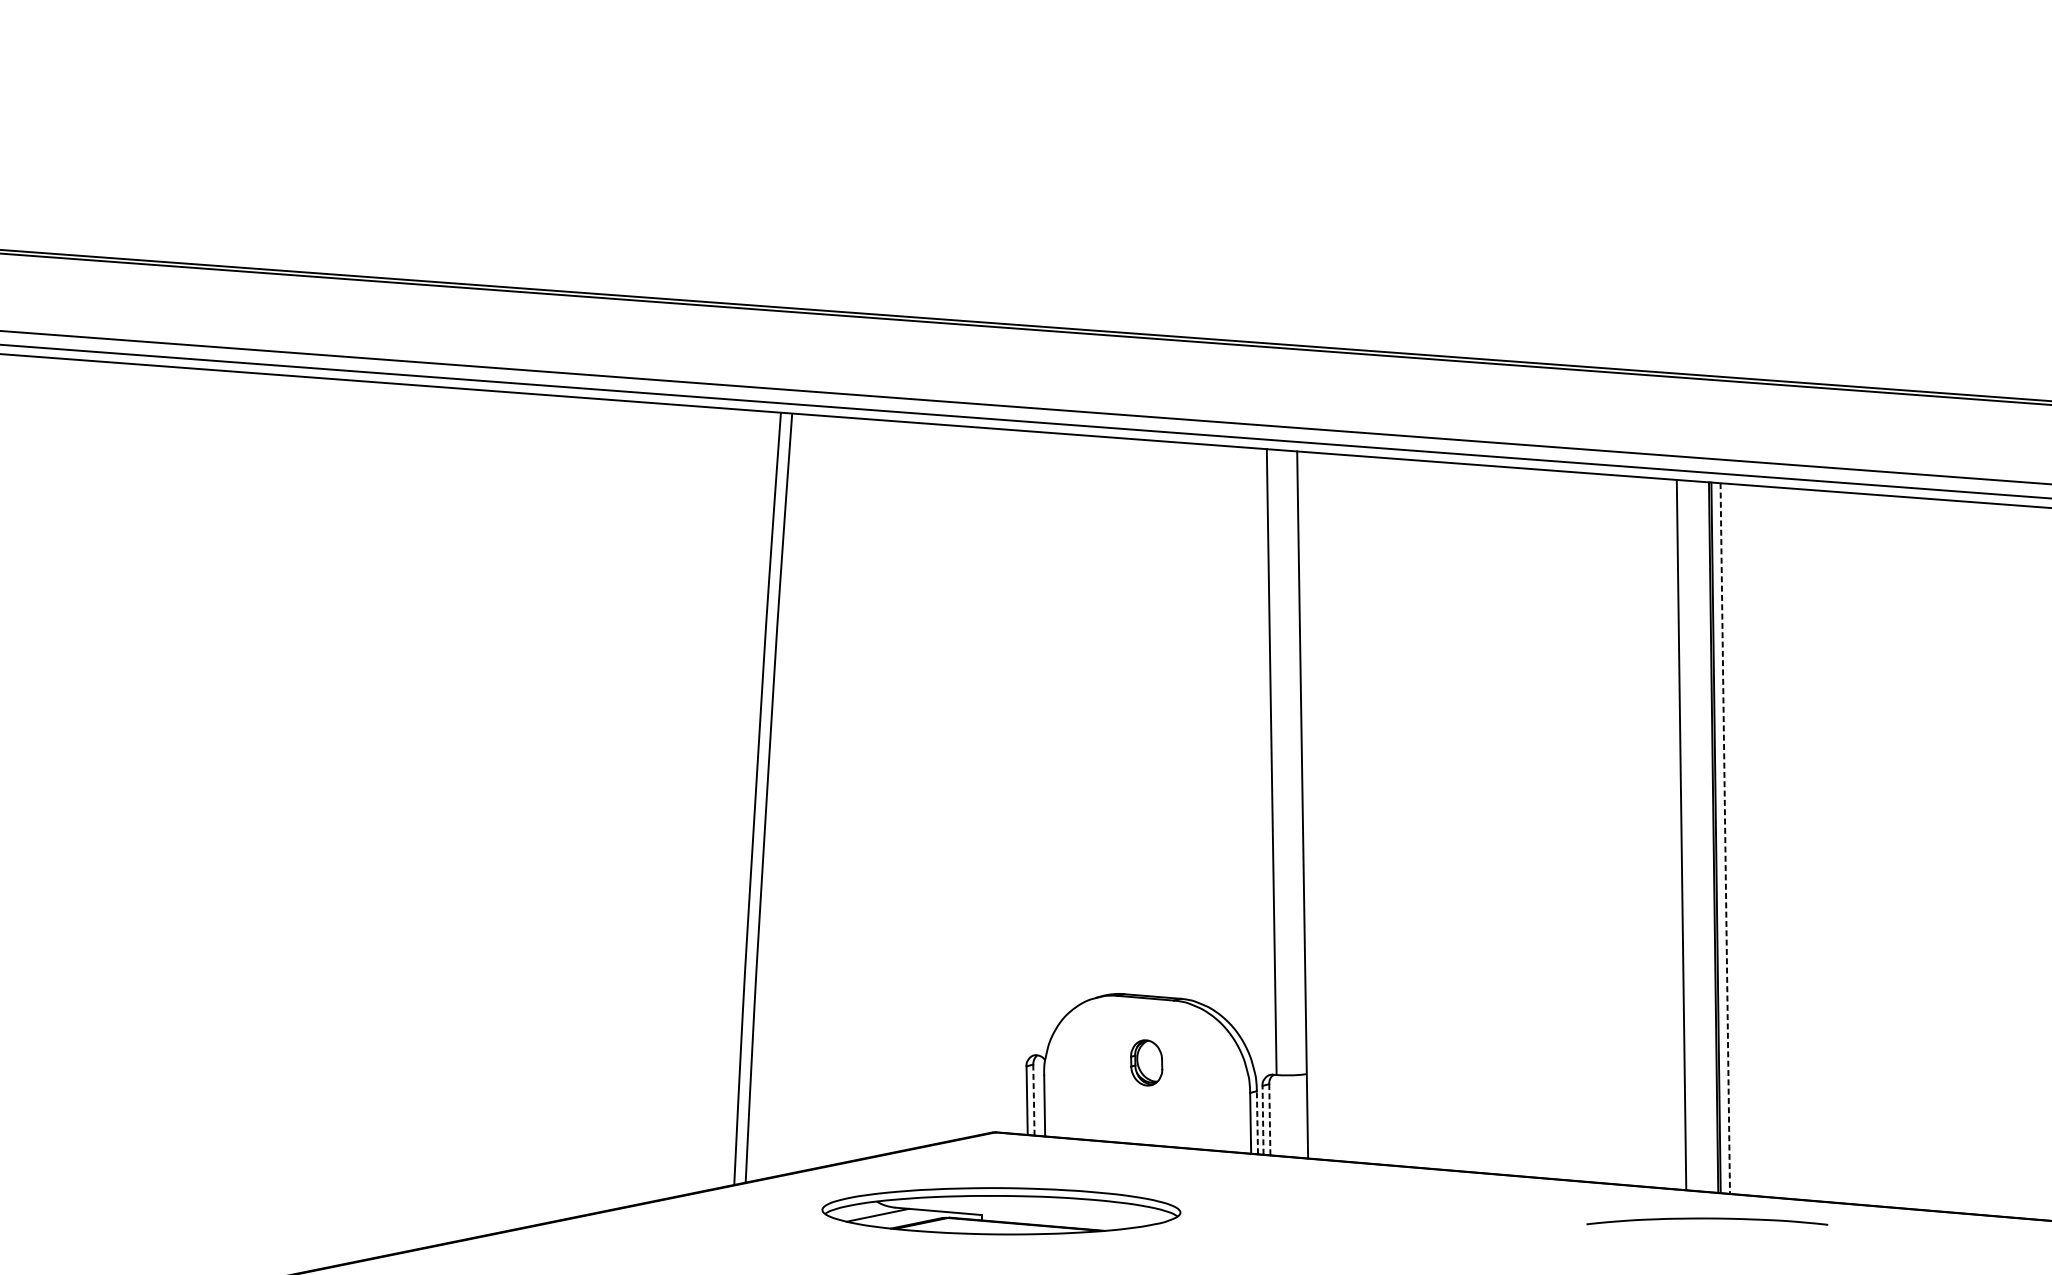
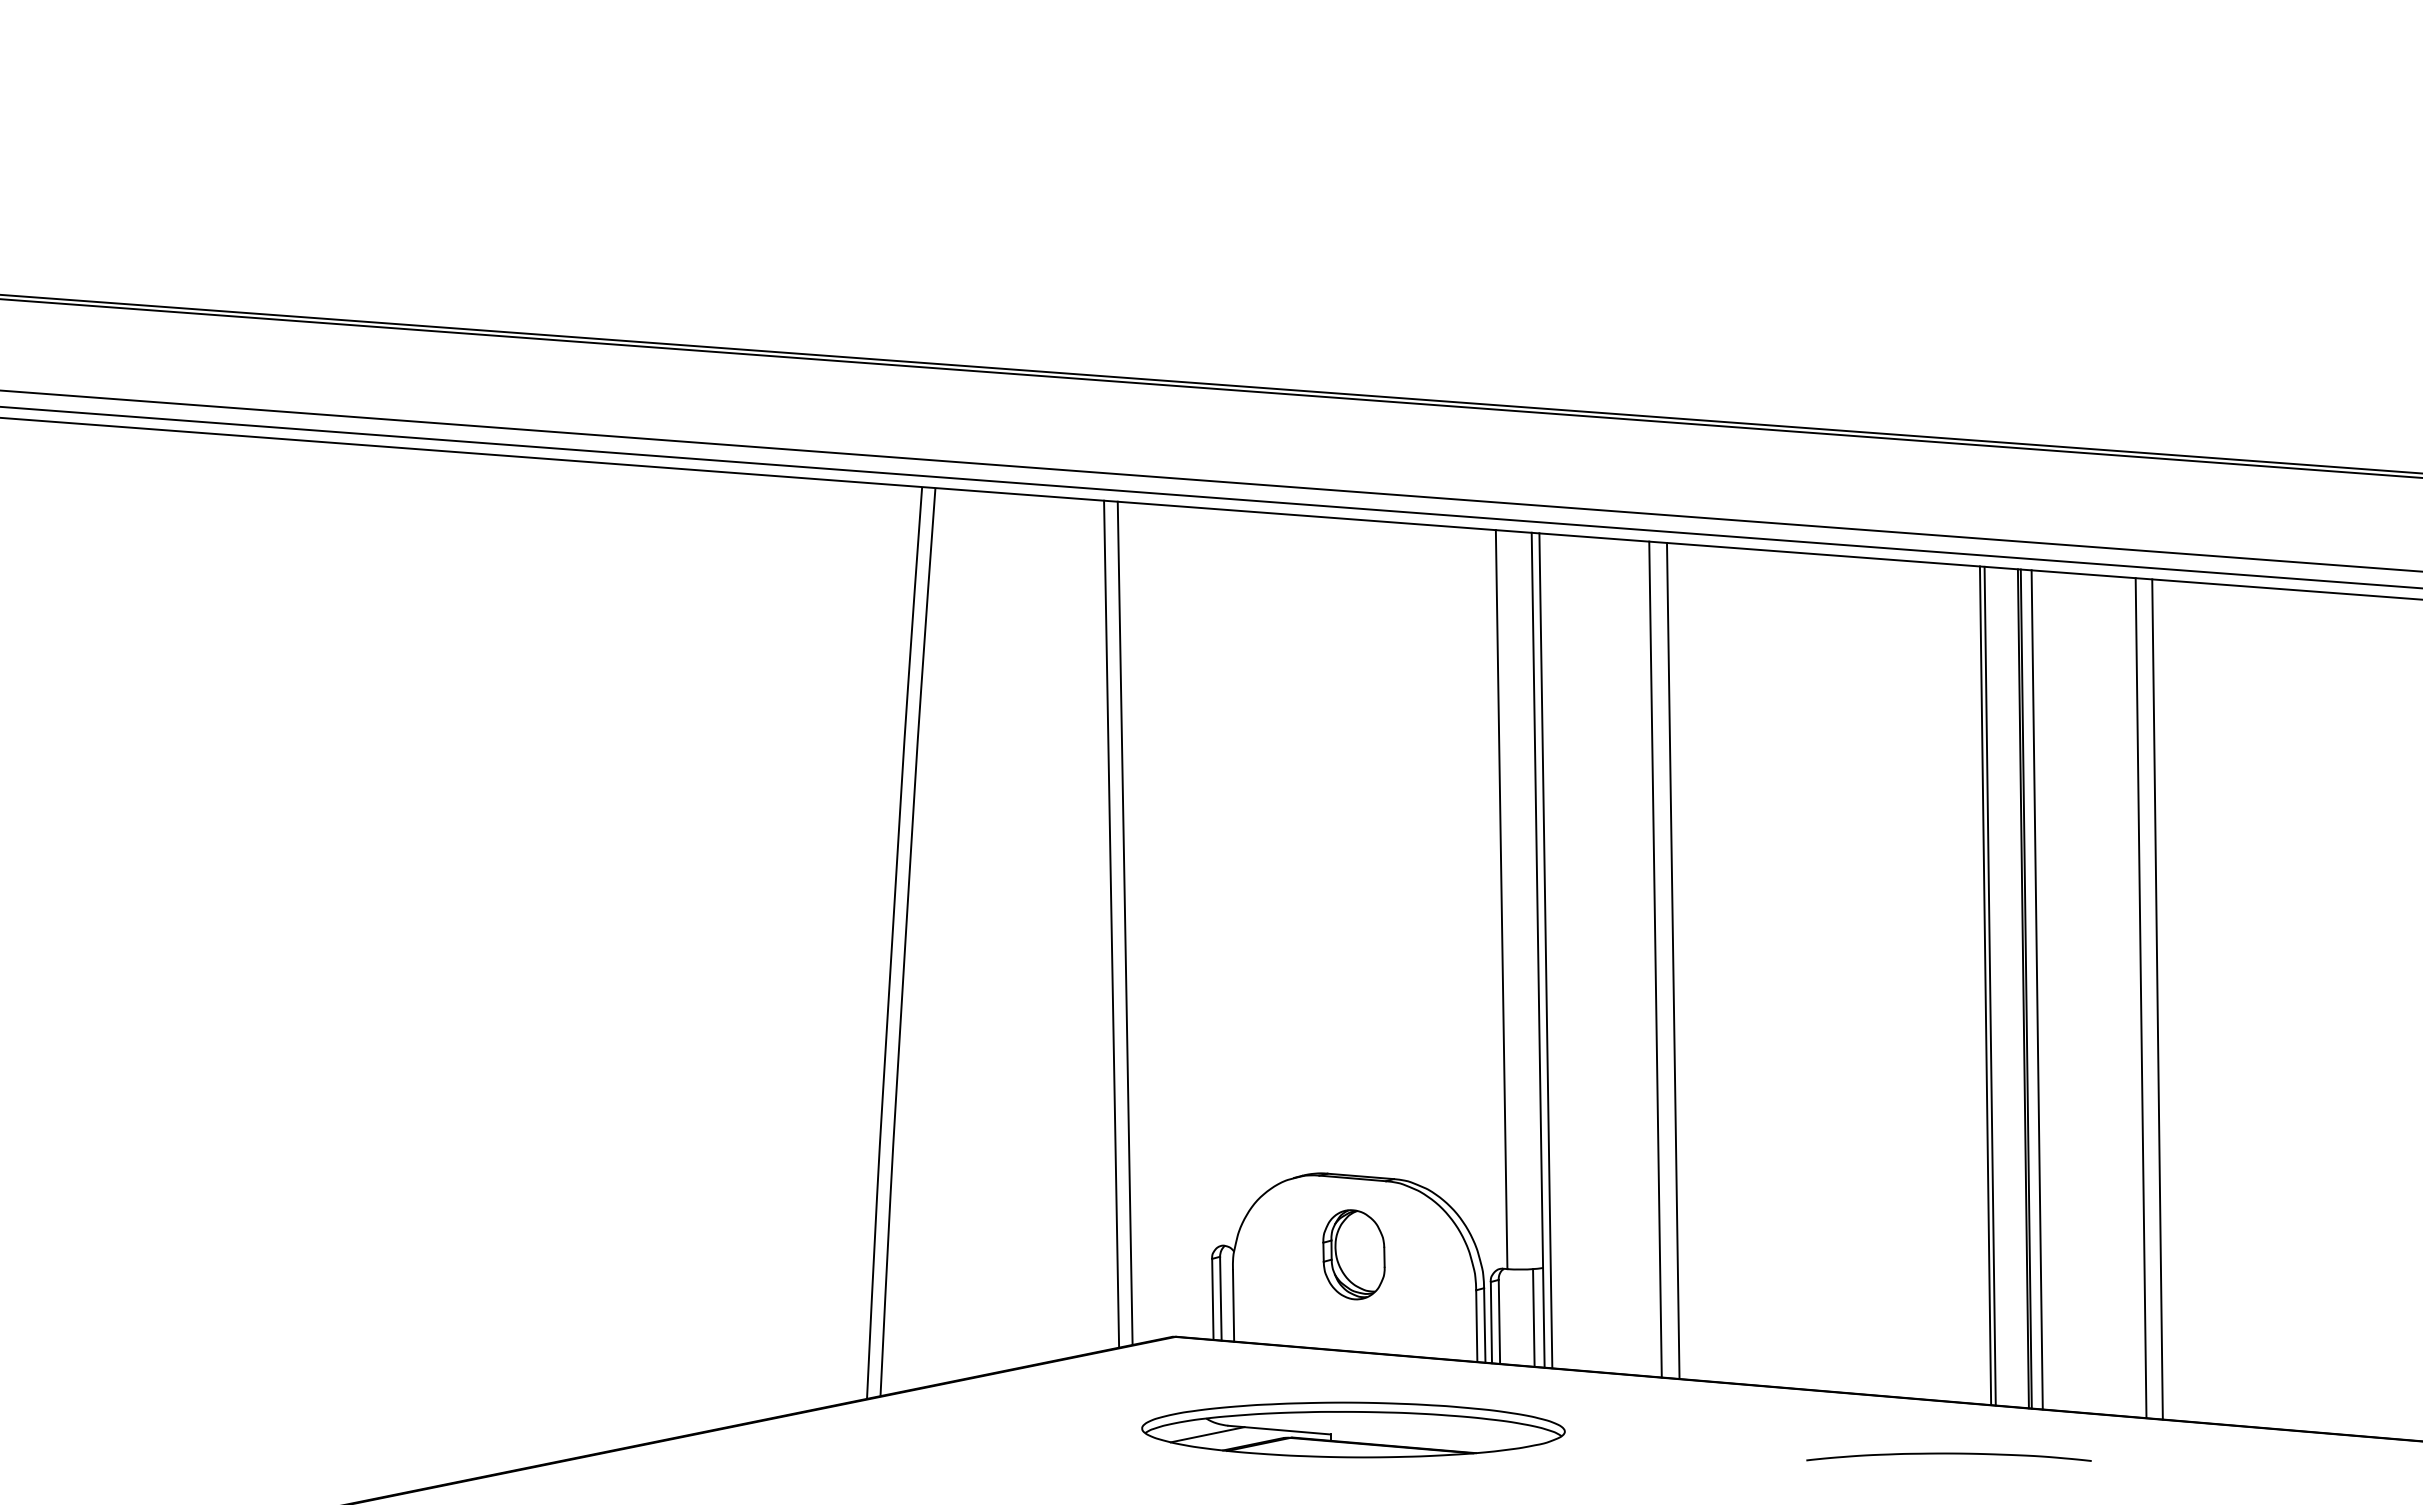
line: (941, 782) -> (1111, 923), added
line: (952, 782) -> (1124, 923), added
line: (1308, 805) -> (1545, 950), added
line: (1402, 812) -> (1655, 959), added
line: (1416, 813) -> (1672, 960), added
line: (1684, 834) -> (1989, 985), added
line: (1725, 838) -> (2037, 989), dashed -> solid
line: (1812, 845) -> (2140, 998), added
line: (1827, 846) -> (2157, 999), added
part: (1146, 1062) -> (1353, 1254), size x1.67
line: (1033, 1099) -> (1220, 1298), dashed -> solid
line: (1298, 1115) -> (1533, 1317), added
line: (1263, 1120) -> (1491, 1322), dashed -> solid
line: (1269, 1120) -> (1499, 1322), dashed -> solid
line: (1257, 1121) -> (1484, 1324), dashed -> solid
part: (1001, 1210) -> (1353, 1429), moved
curve: (1706, 1219) -> (1948, 1454), moved

